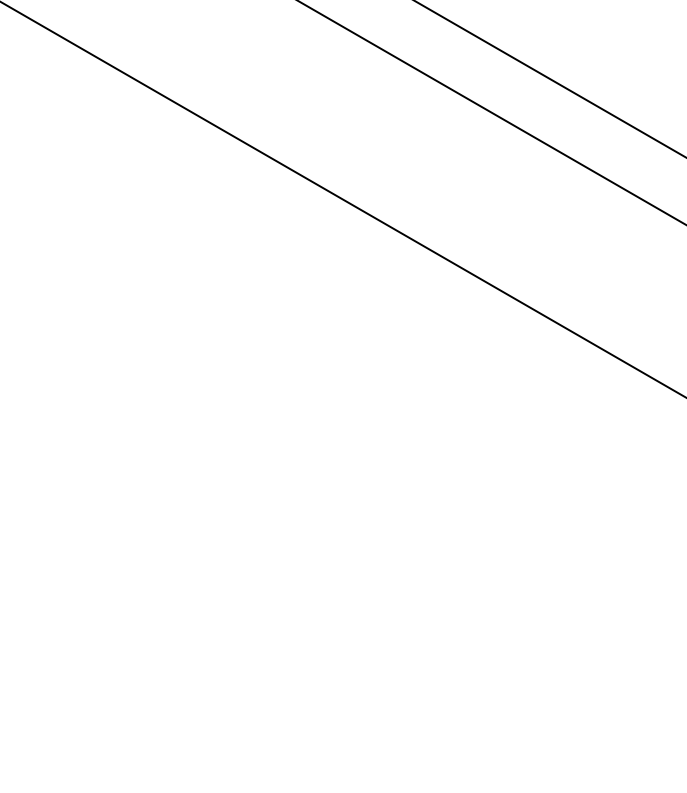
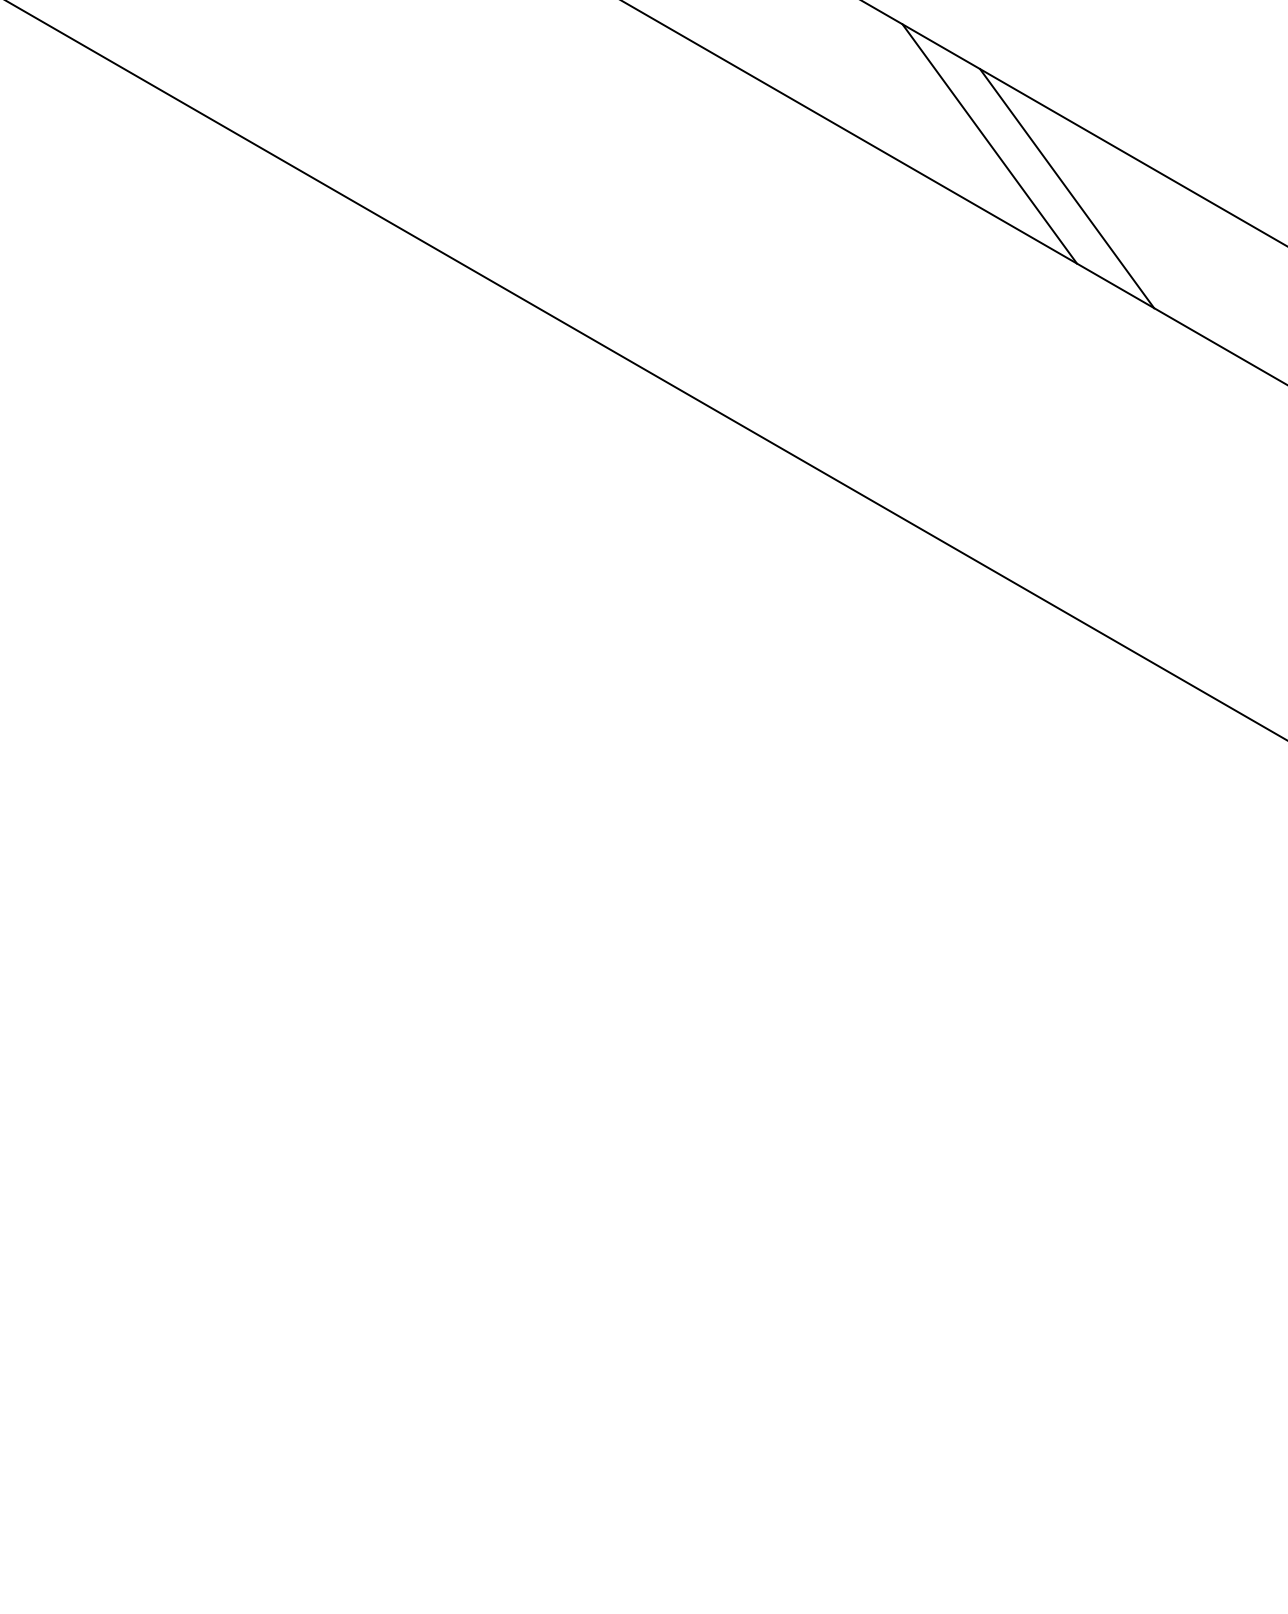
line: (565, 121) -> (988, 143), added
line: (603, 143) -> (1067, 188), added

